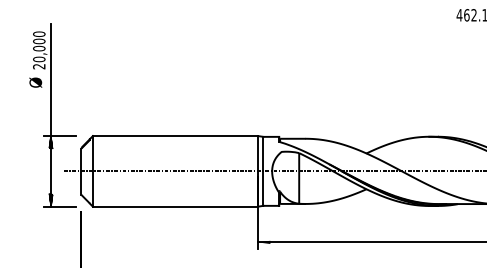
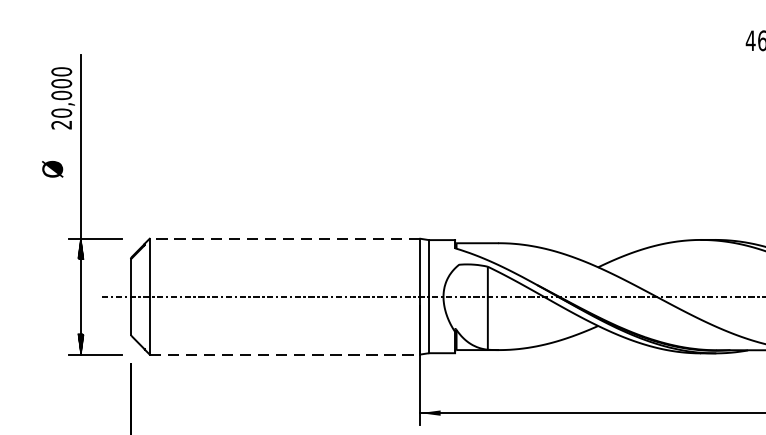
text: (35, 82) -> (52, 168), moved
line: (175, 136) -> (285, 239), solid -> dashed
line: (175, 206) -> (285, 354), solid -> dashed

